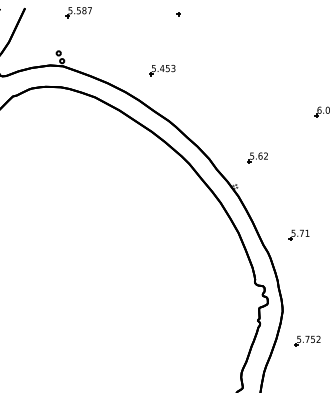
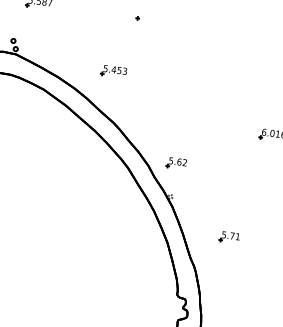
part: (257, 157) -> (176, 163), moved
part: (298, 234) -> (228, 236), moved

